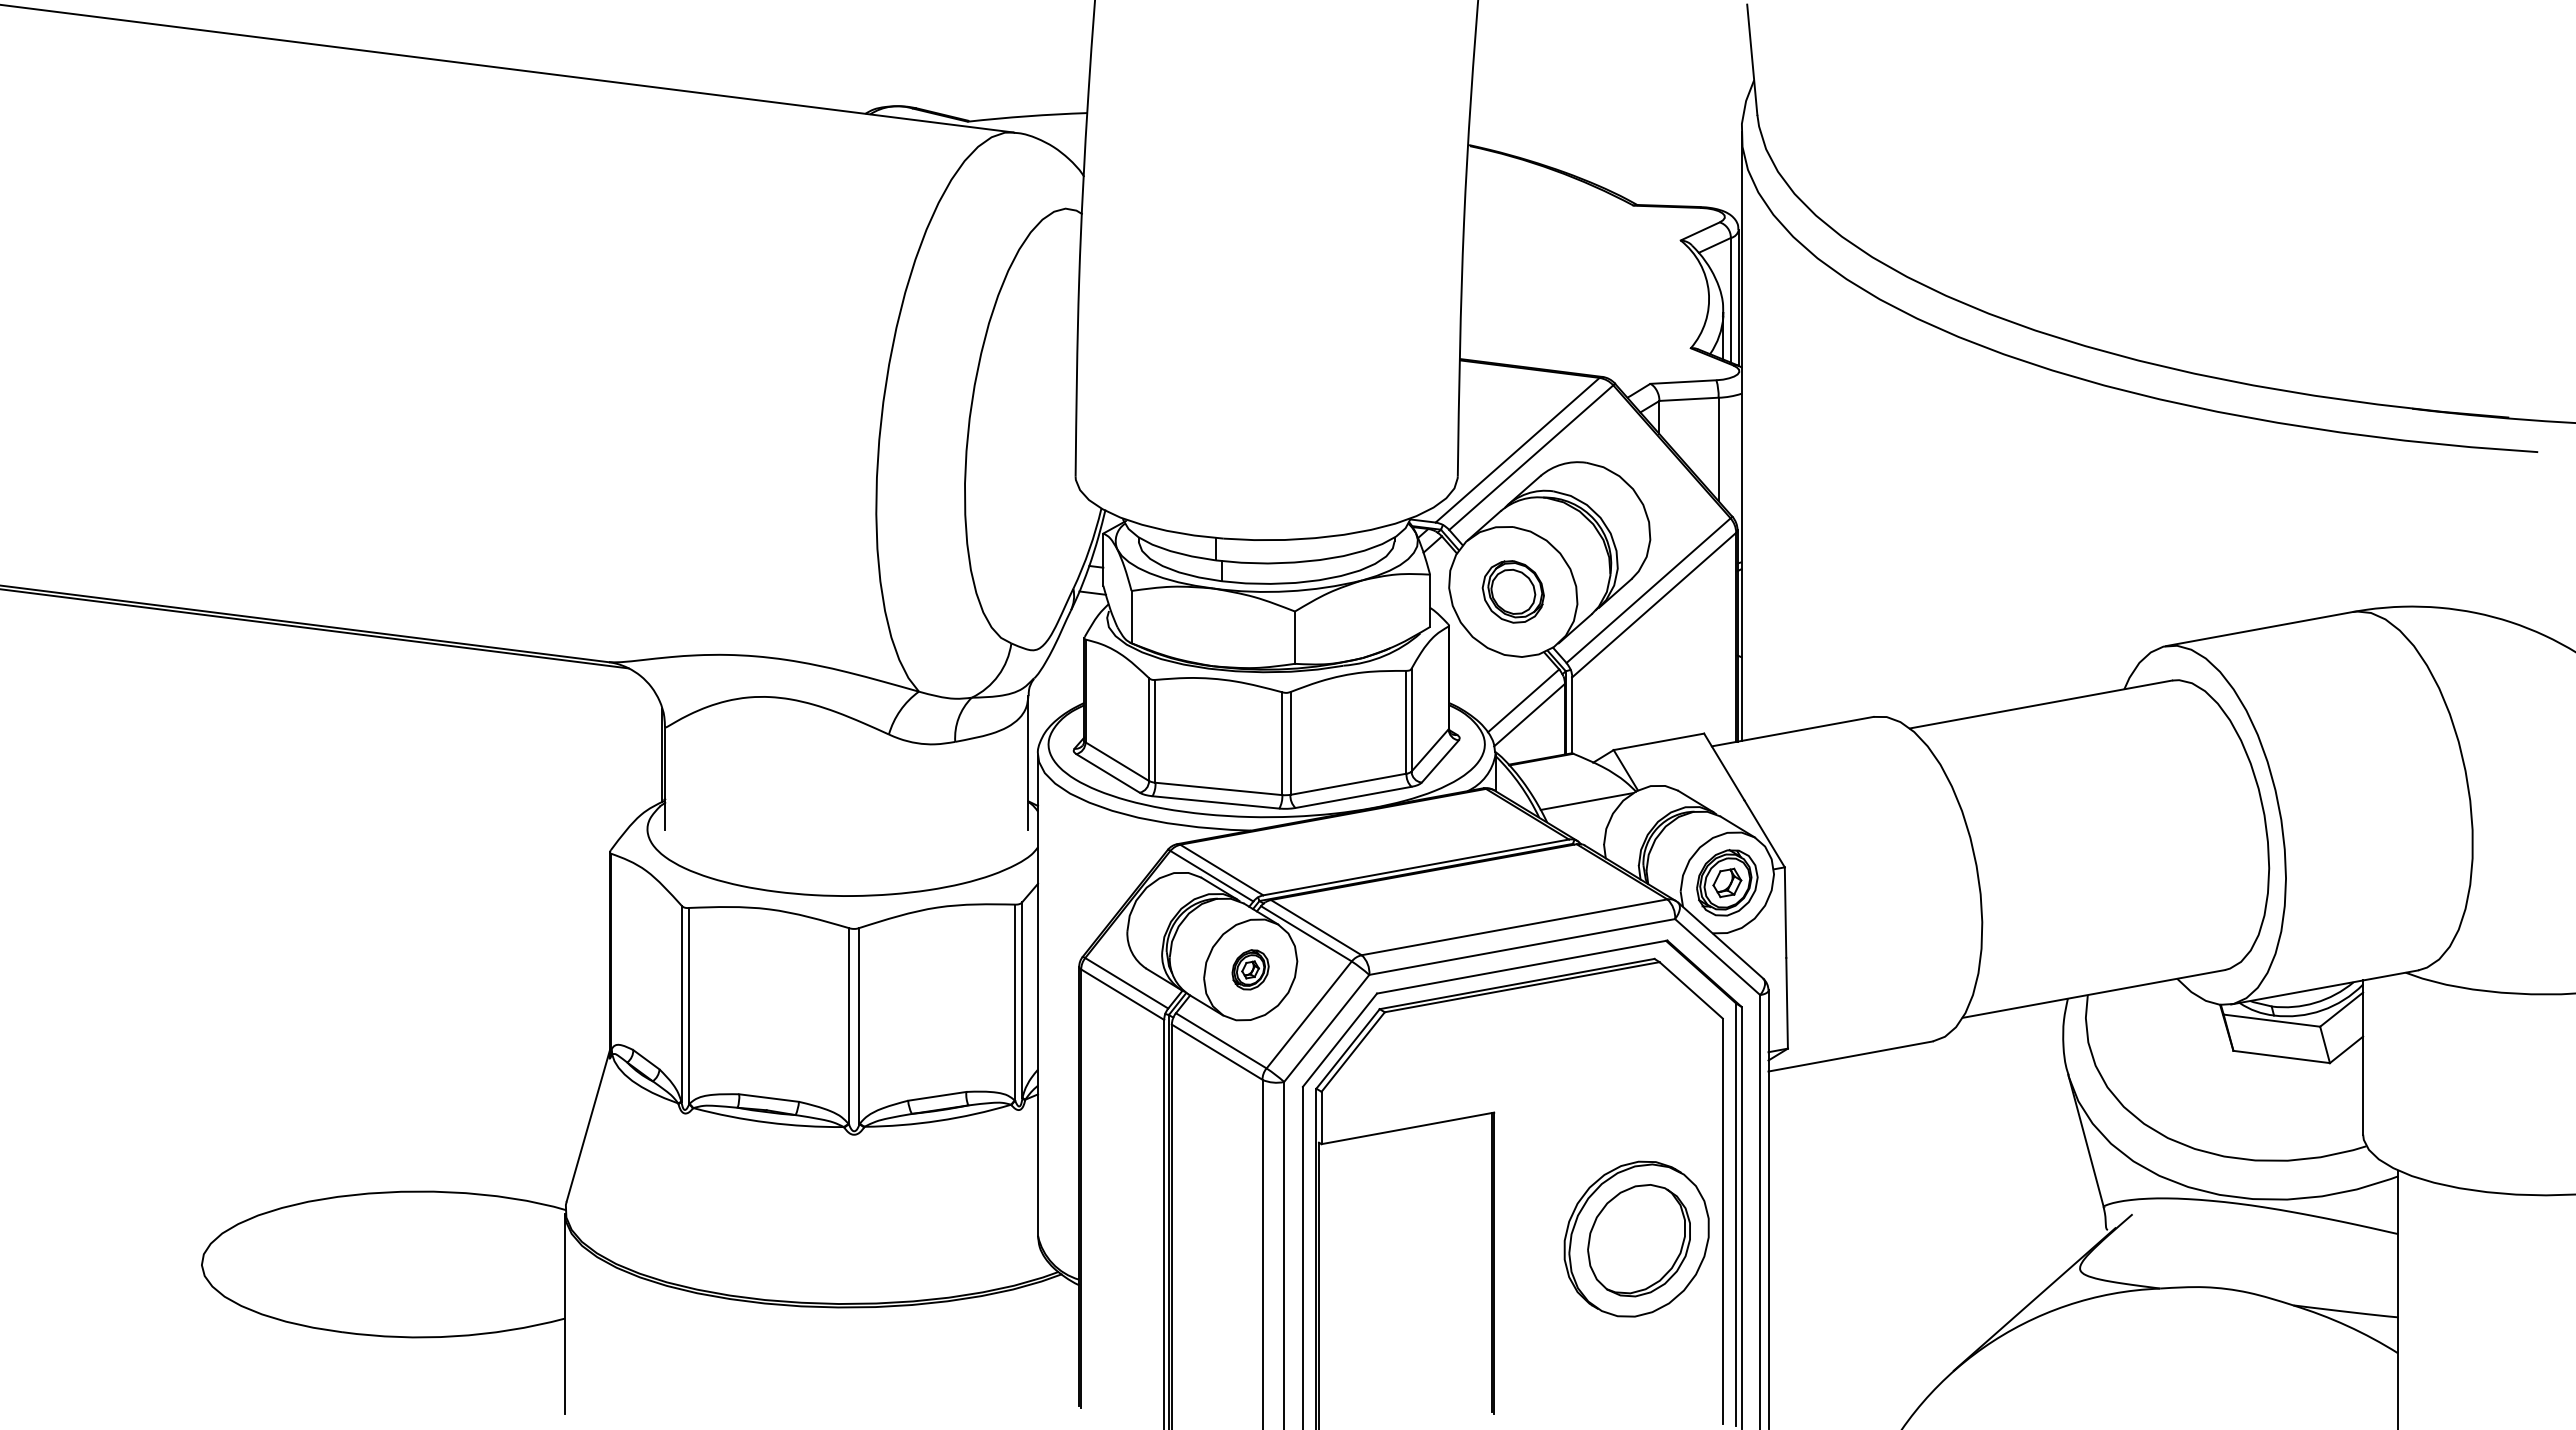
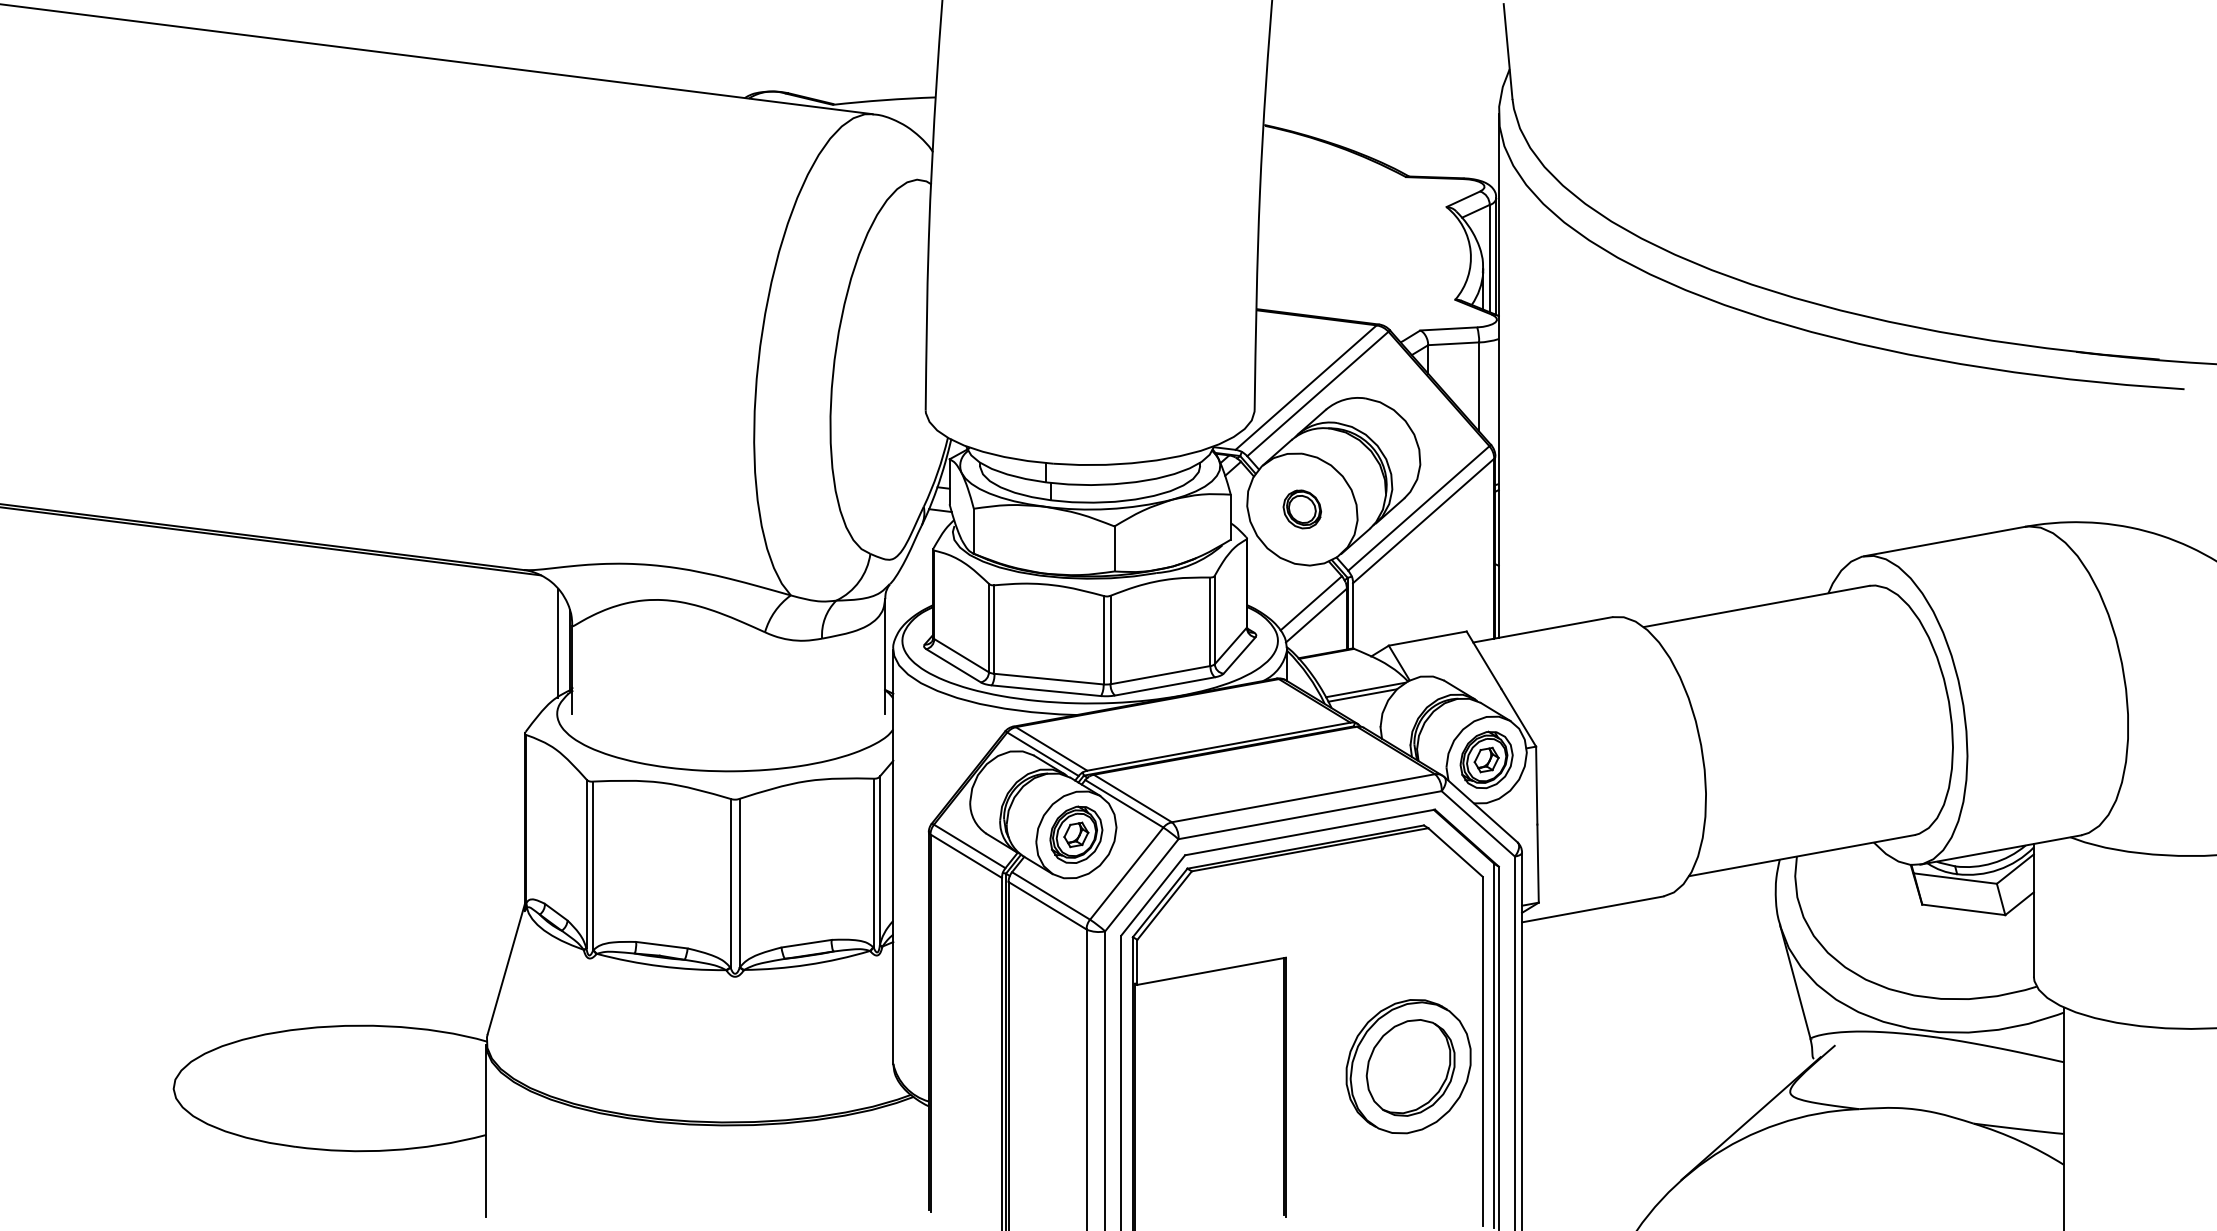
part: (1512, 591) -> (1301, 509), size x0.71
line: (648, 747) -> (558, 643), added
line: (1583, 807) -> (1362, 695), added
part: (1250, 969) -> (1076, 834), size x1.67

